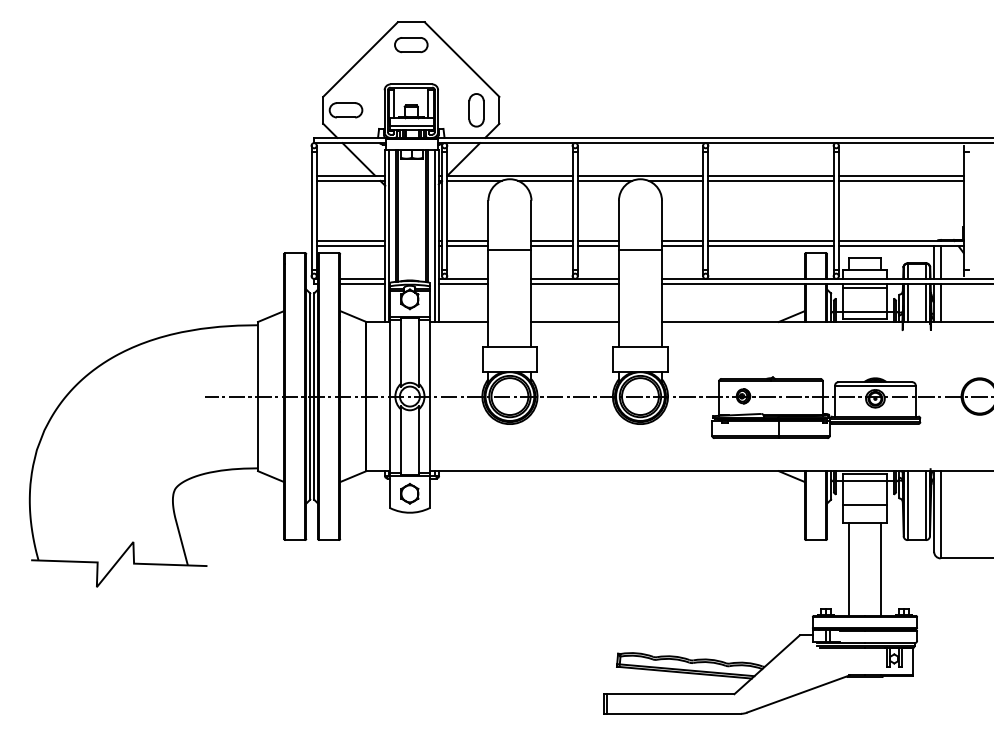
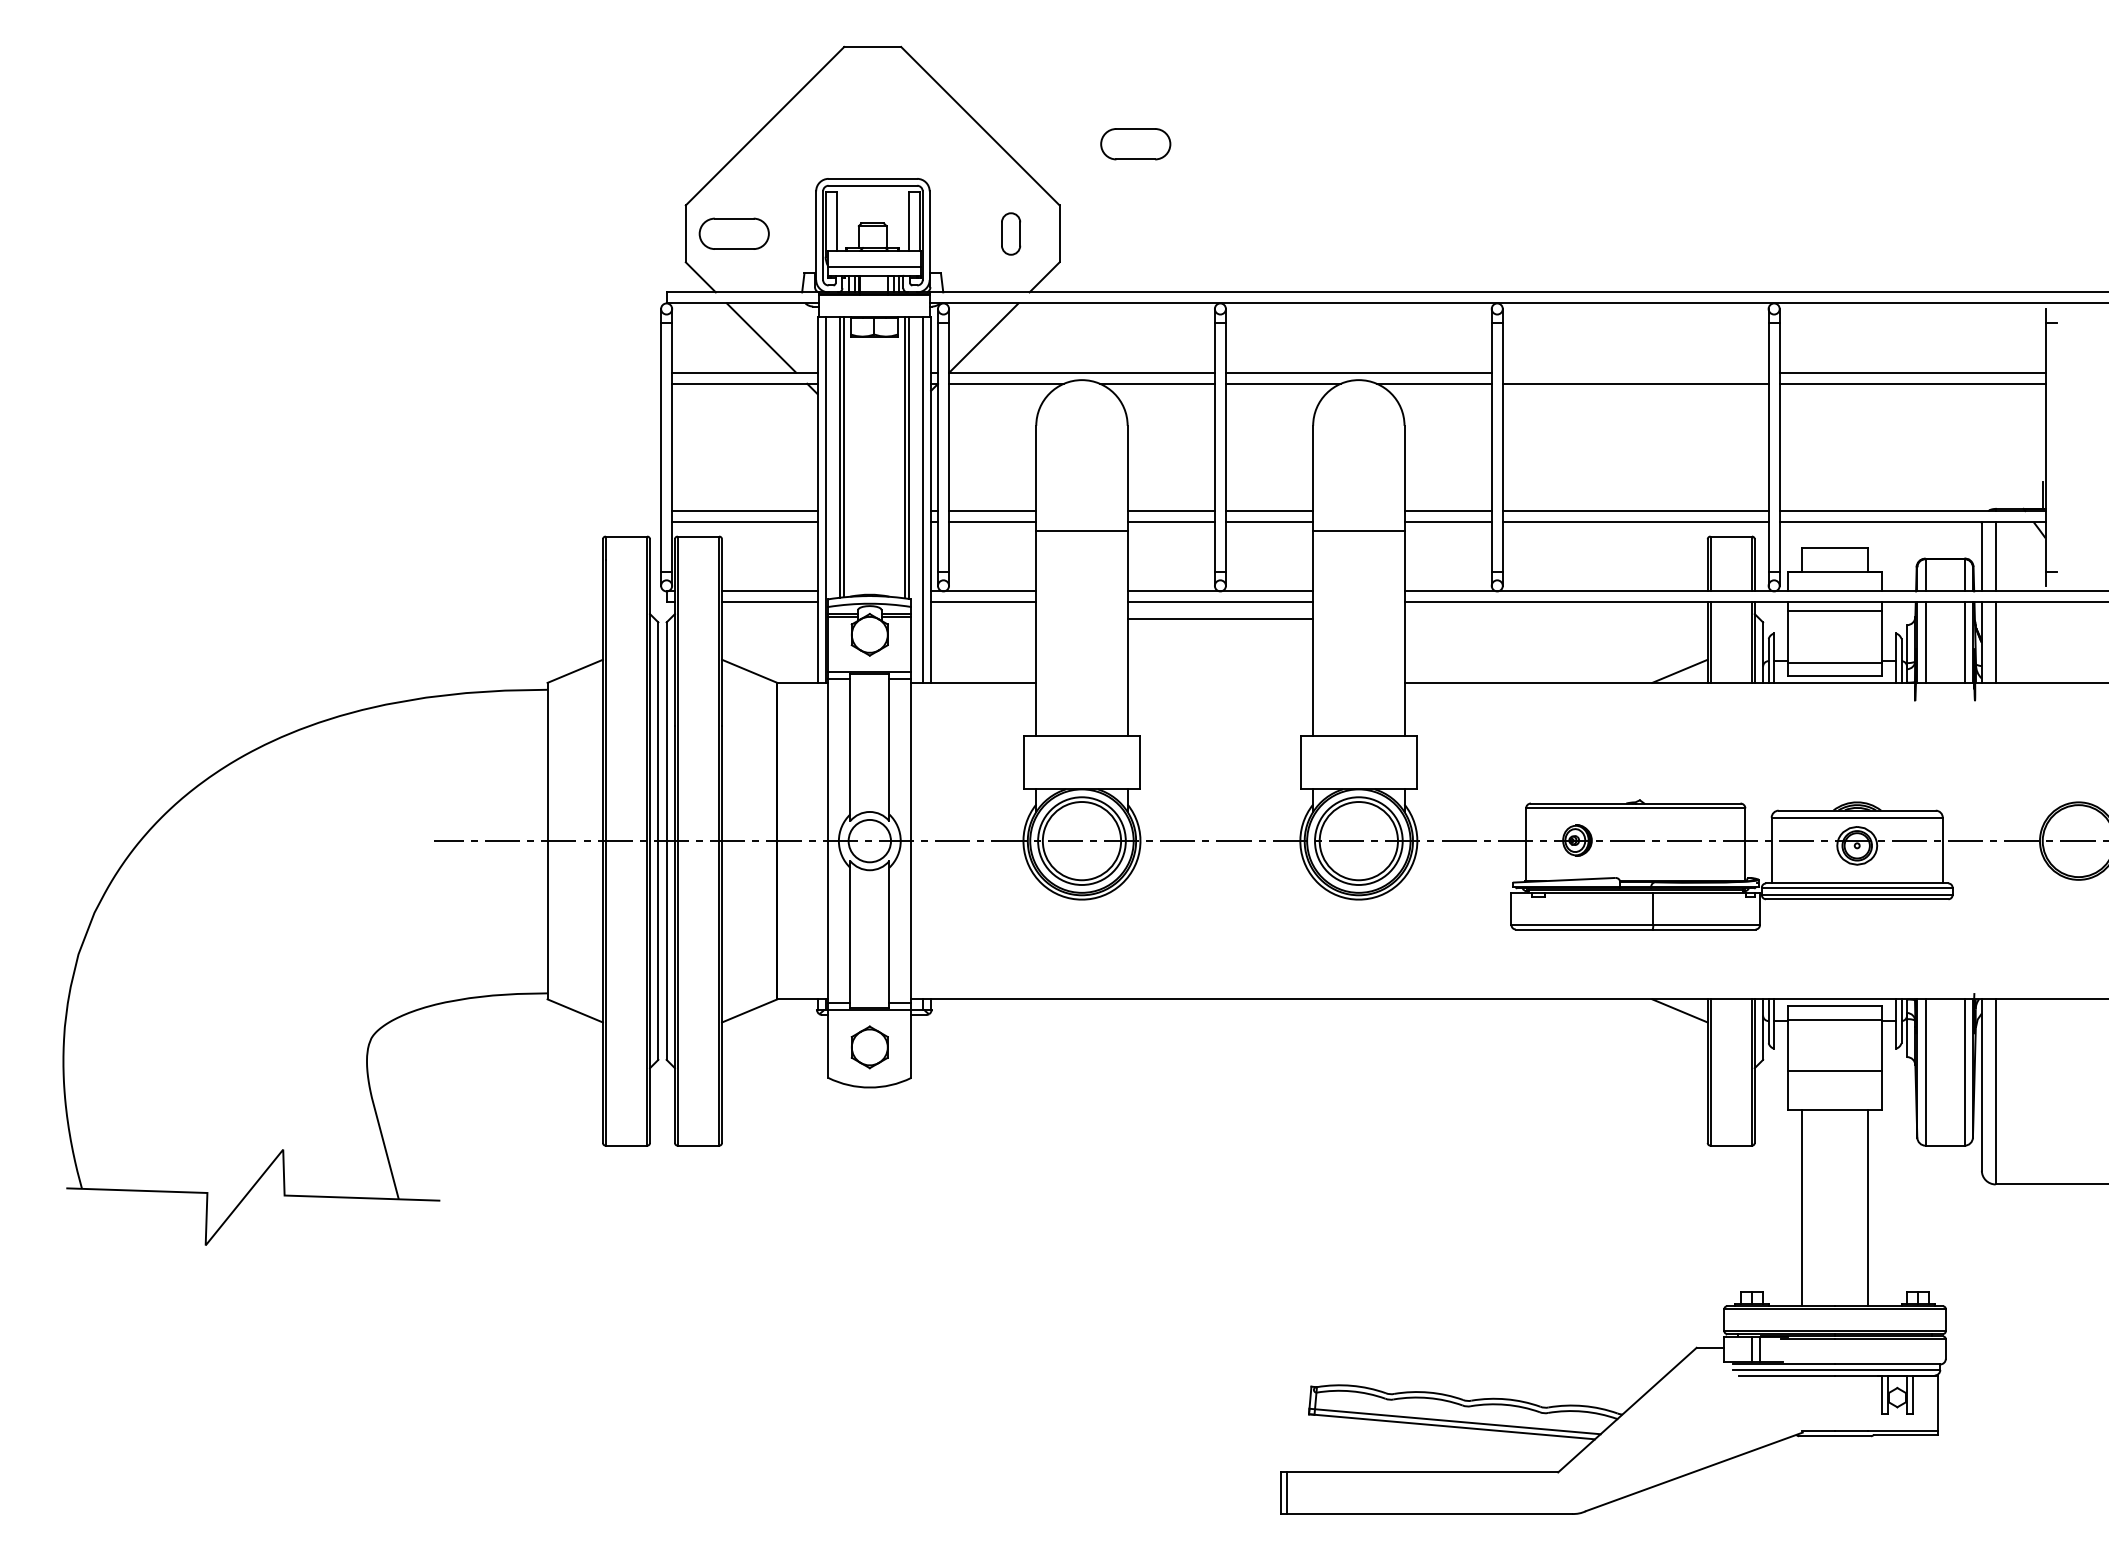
part: (411, 45) -> (1136, 145), moved
part: (476, 110) -> (1011, 234), size x0.6
line: (770, 175) -> (1634, 372), removed
line: (574, 321) -> (1218, 618), moved

